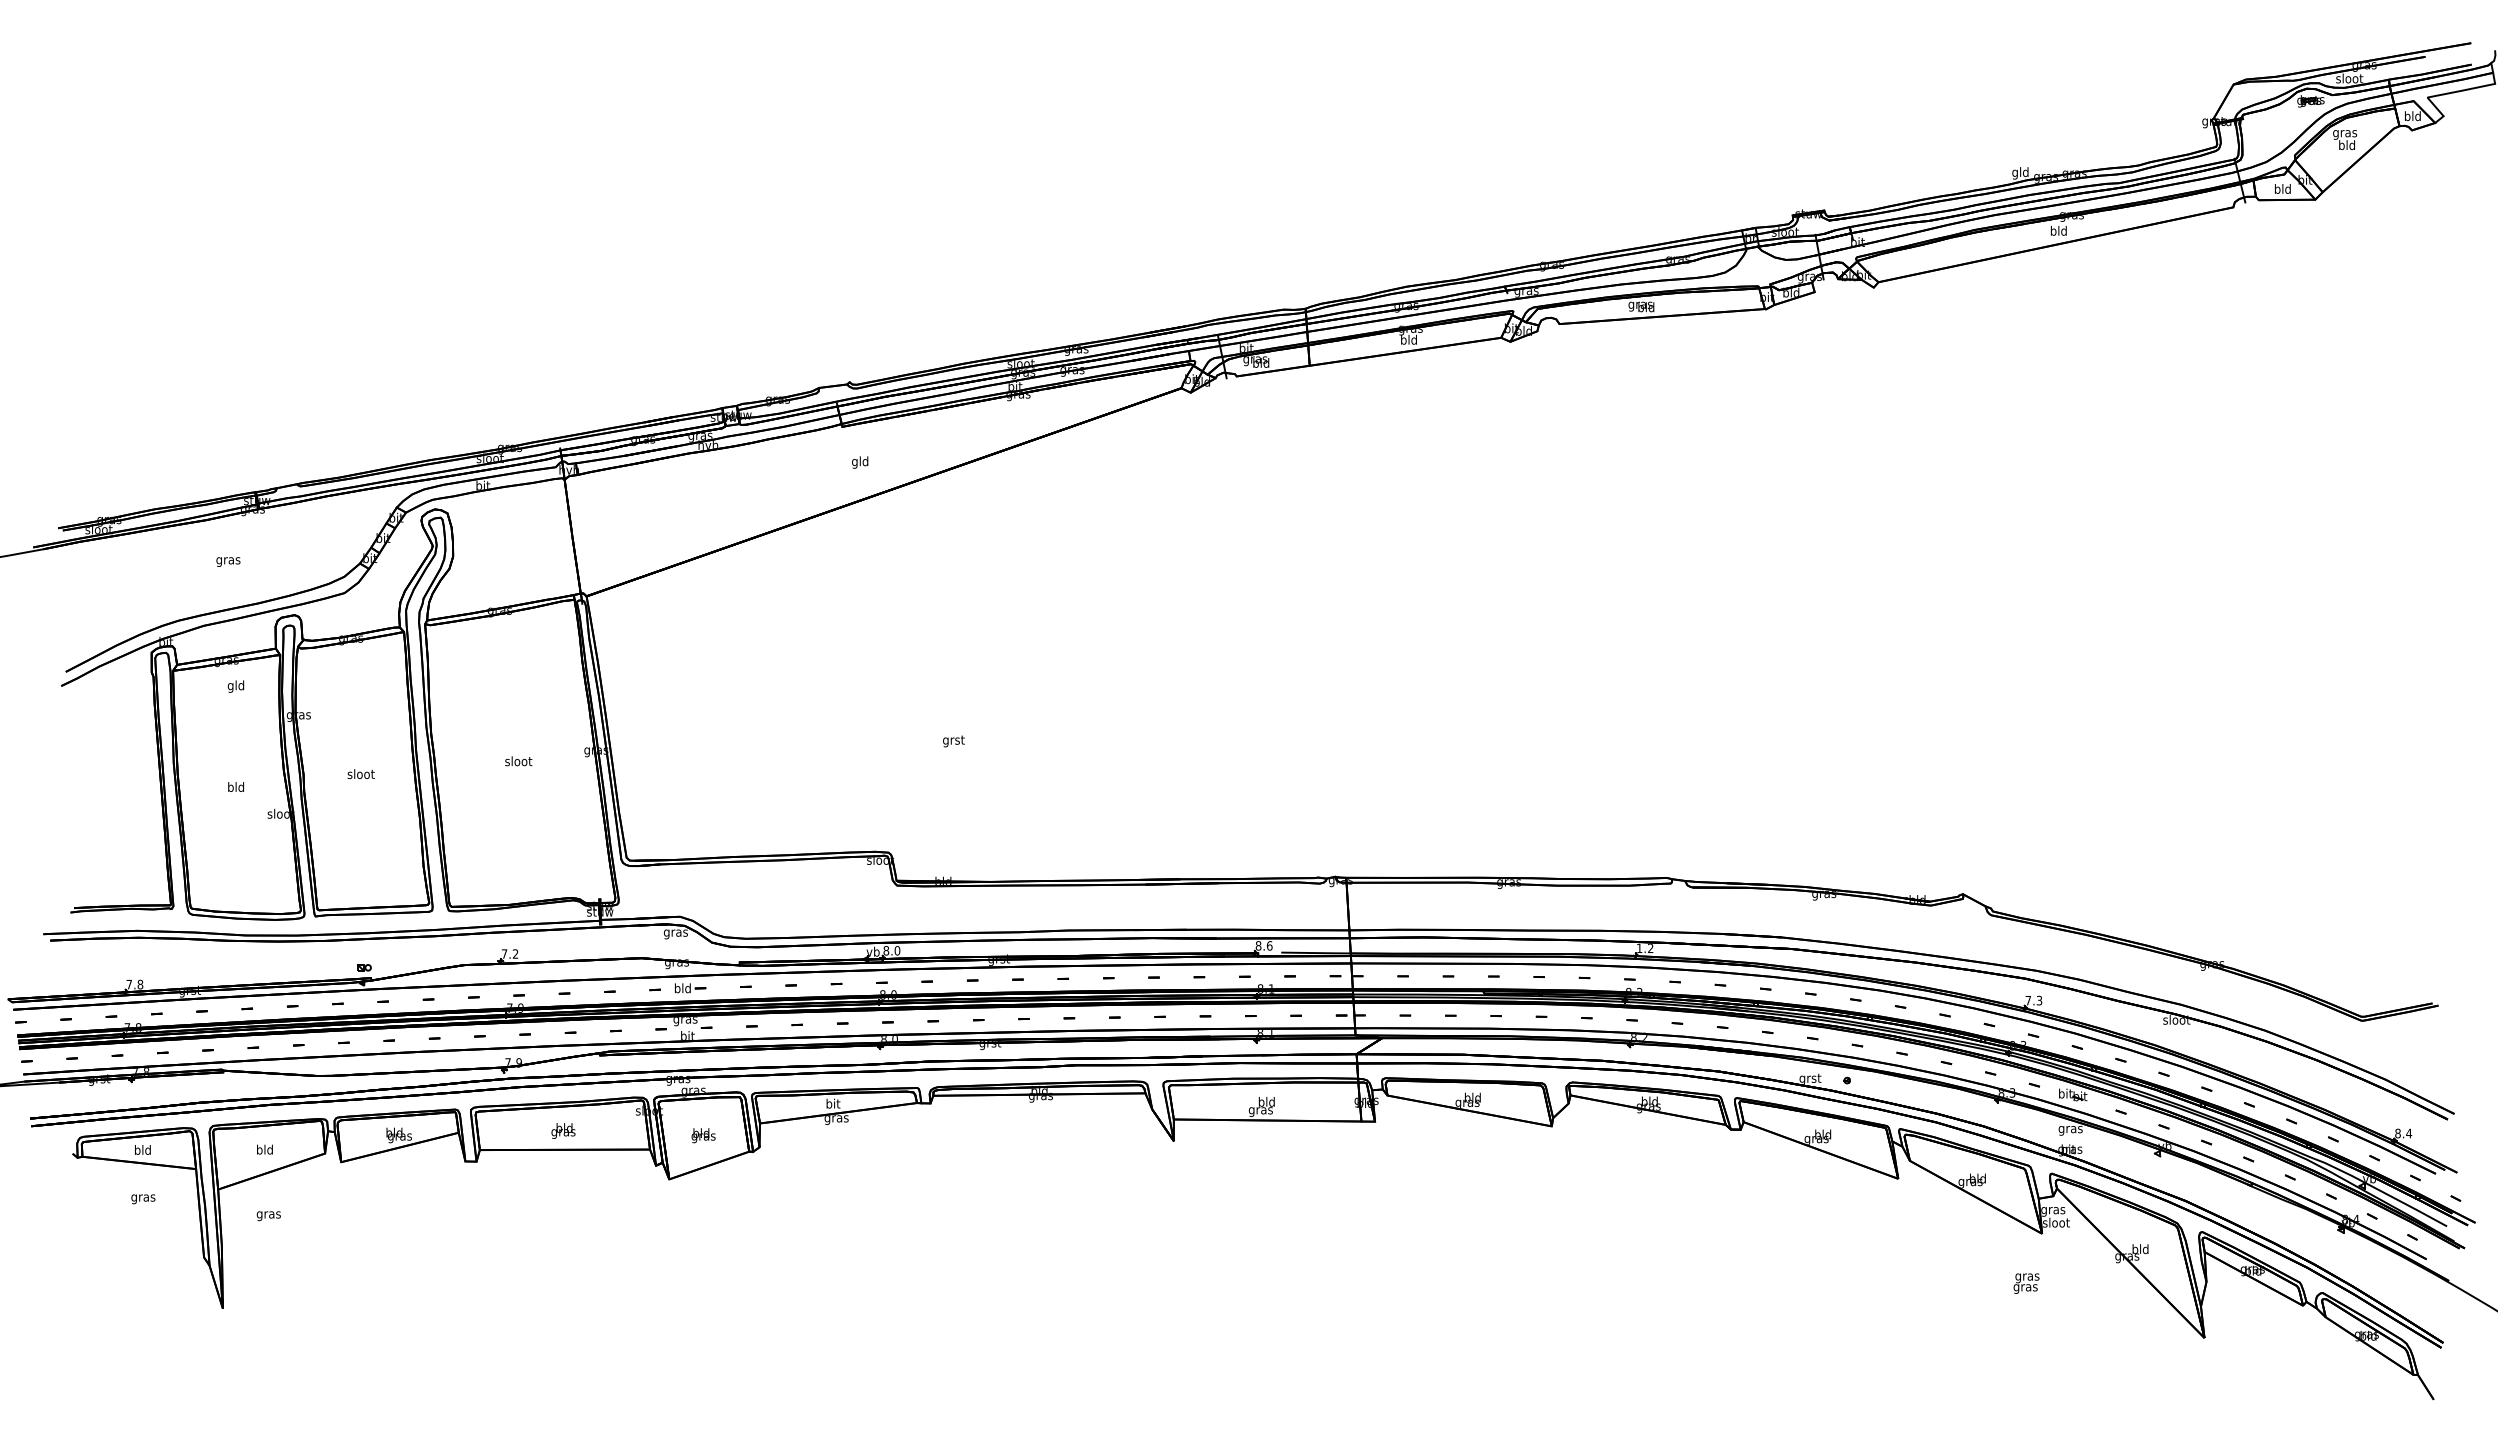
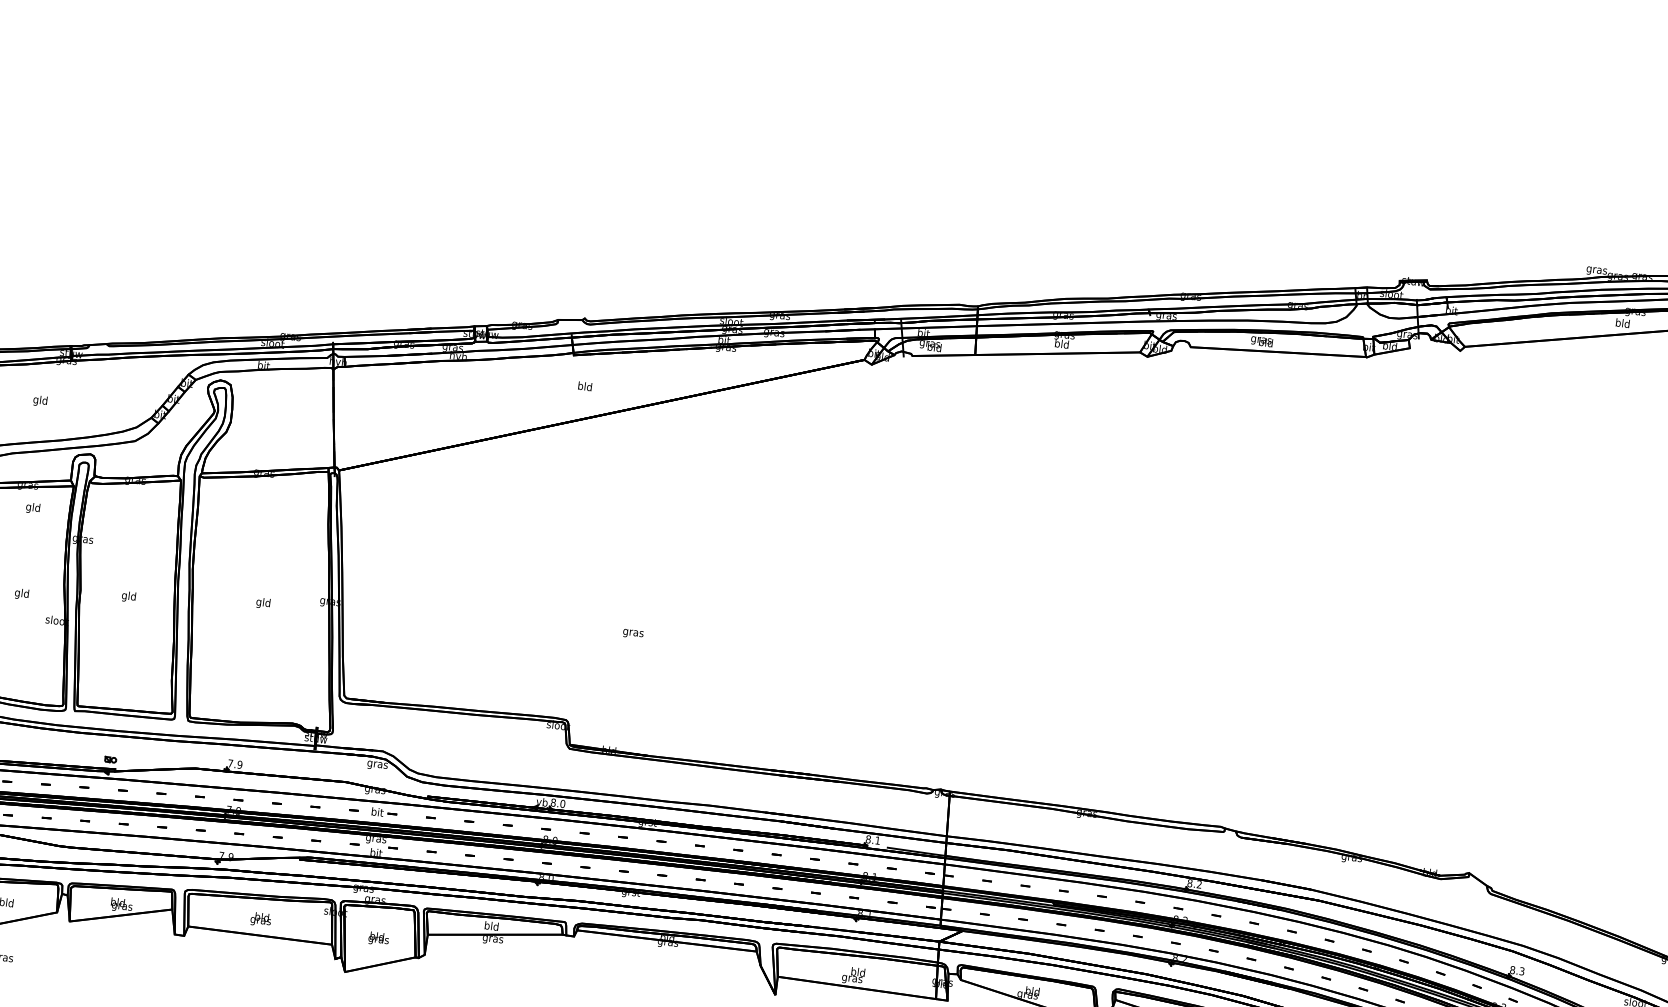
text: (2020, 173) -> (1596, 270), gld -> gras
text: (854, 462) -> (580, 386), gld -> bld
text: (228, 560) -> (40, 400), gras -> gld
text: (953, 741) -> (633, 633), grst -> gras
text: (518, 762) -> (263, 603), sloot -> gld
text: (360, 775) -> (128, 596), sloot -> gld
text: (230, 788) -> (17, 593), bld -> gld
text: (1269, 945) -> (877, 840), 8.6 -> 8.1
text: (1639, 948) -> (1189, 883), 1.2 -> 8.2
text: (515, 953) -> (239, 764), 7.2 -> 7.9
text: (682, 988) -> (377, 812), bld -> bit
text: (2028, 1000) -> (1512, 970), 7.3 -> 8.3
text: (833, 1103) -> (492, 925), bit -> bld

